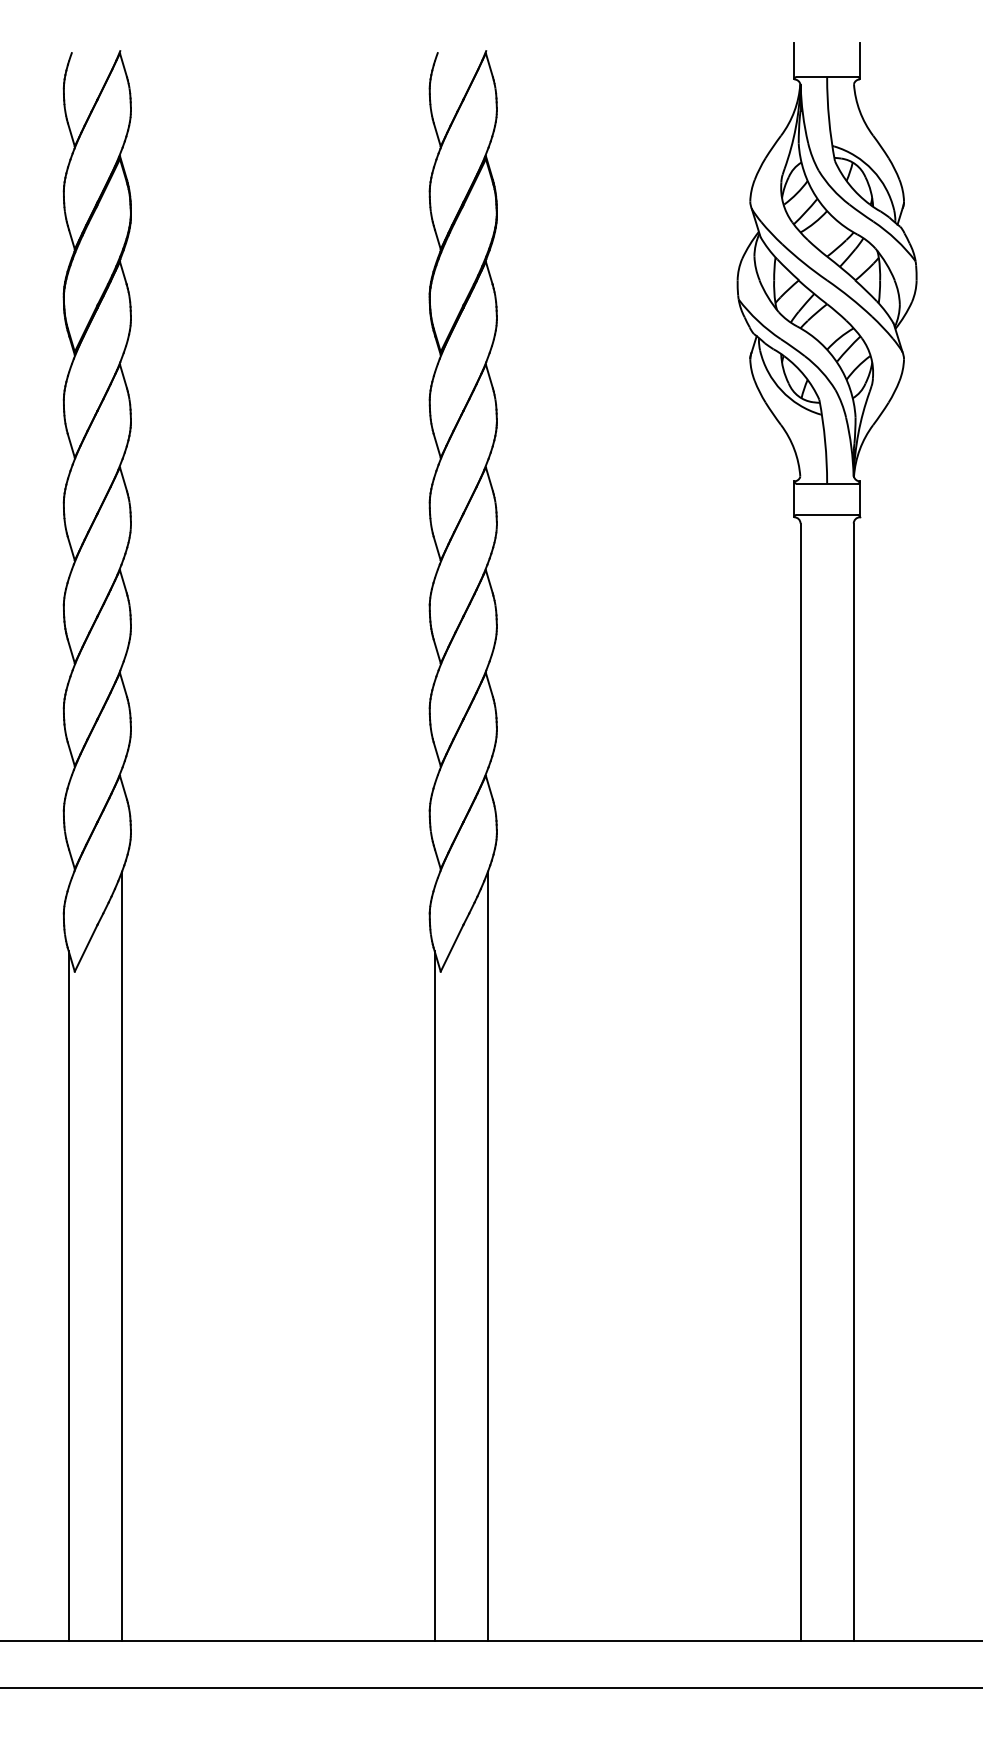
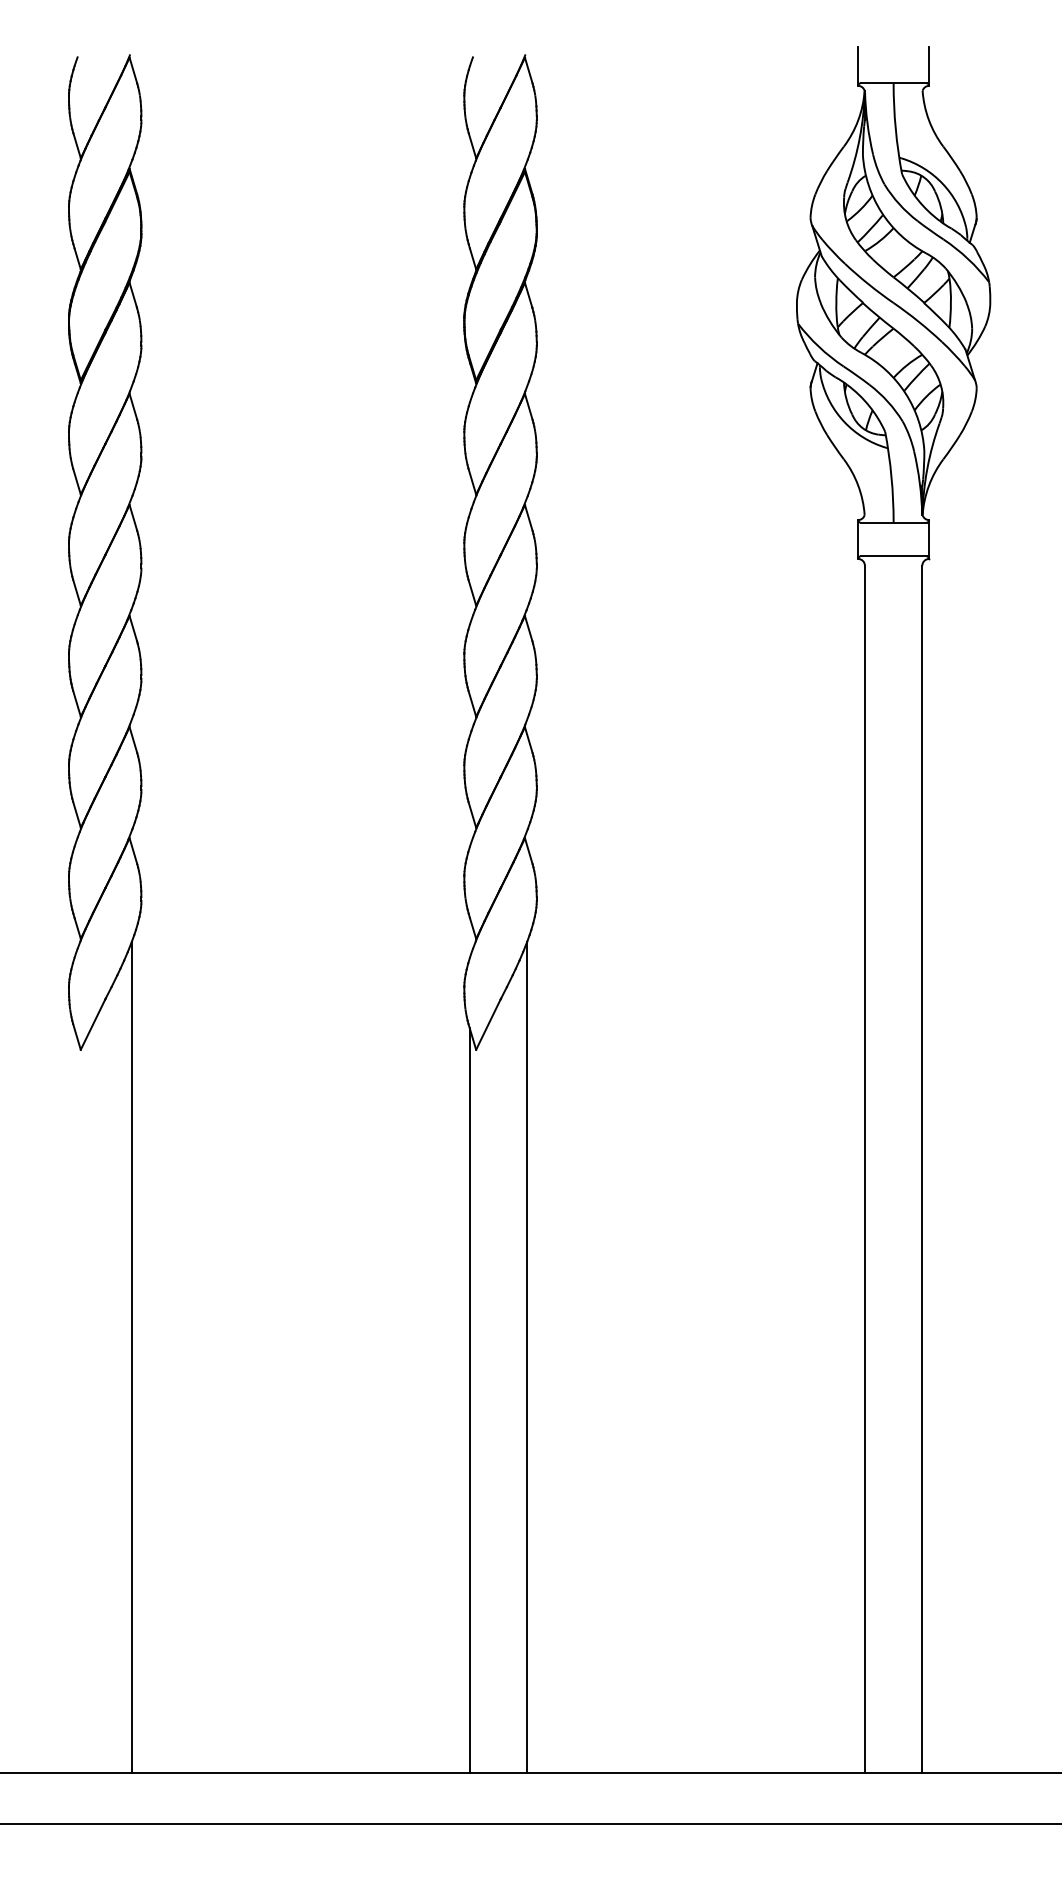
line: (68, 1295) -> (73, 1399), removed

